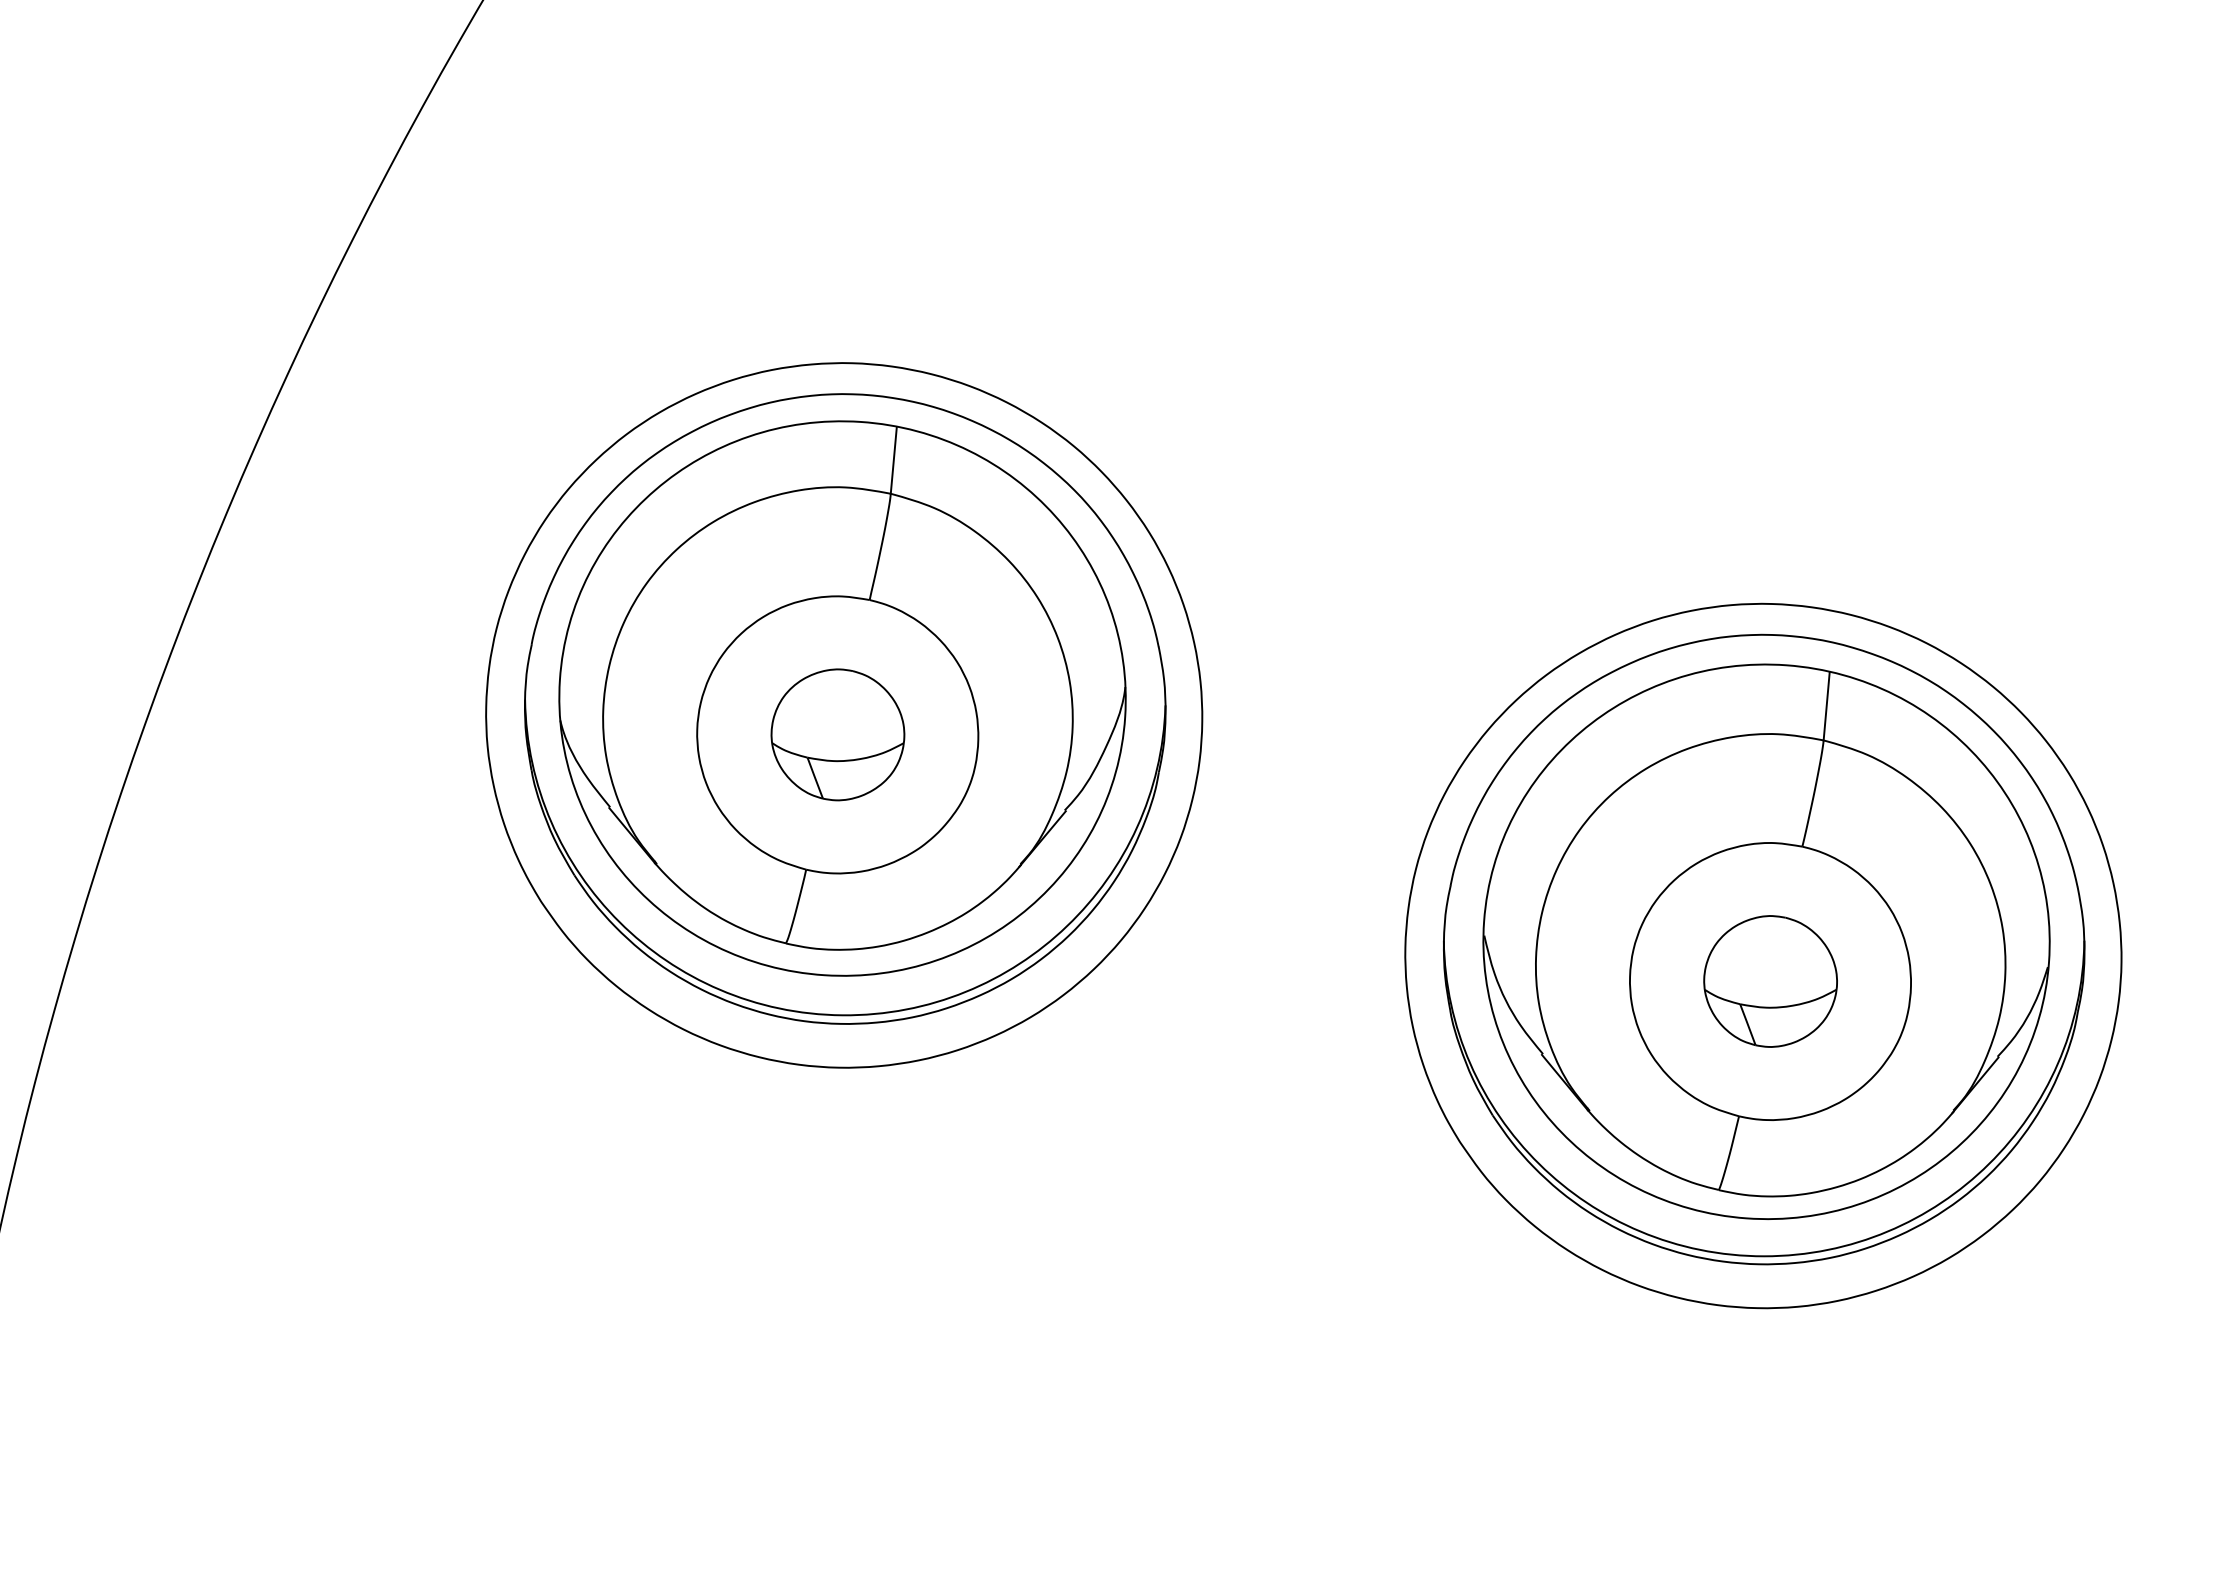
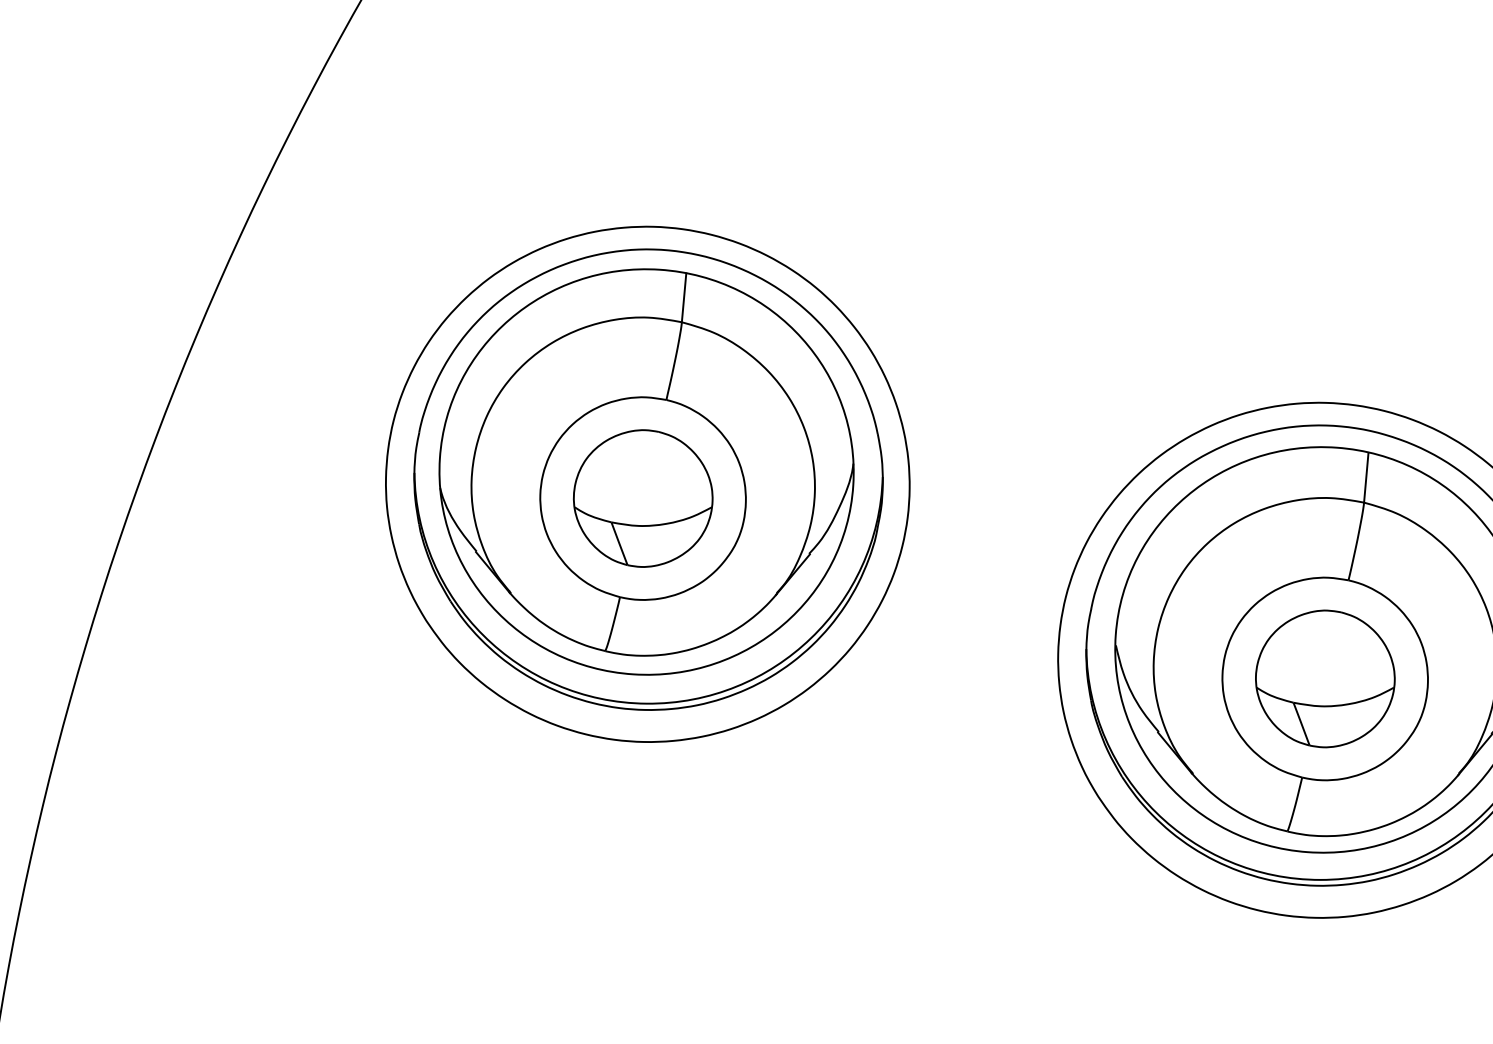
part: (837, 734) -> (642, 498), size x1.43
part: (1770, 981) -> (1325, 678), size x1.43

